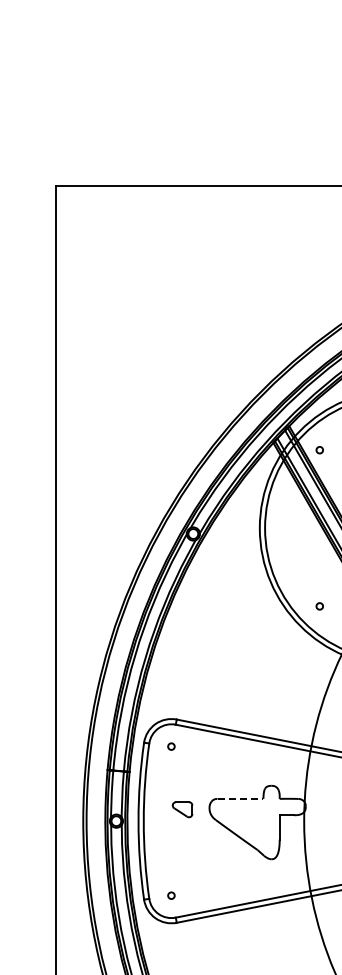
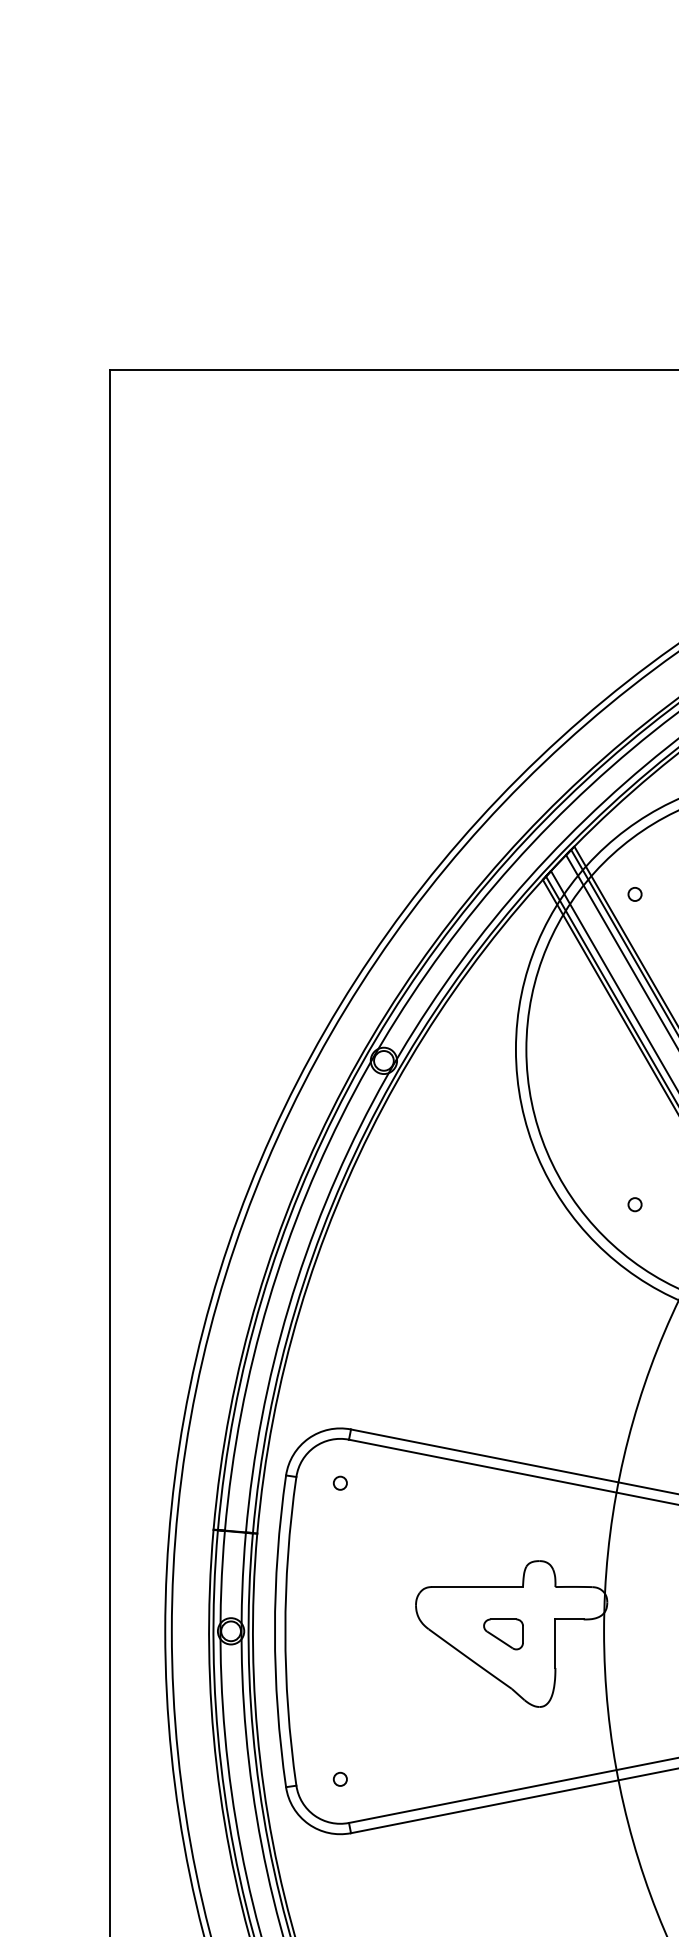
line: (240, 798) -> (477, 1586), dashed -> solid
part: (182, 809) -> (503, 1633), moved

